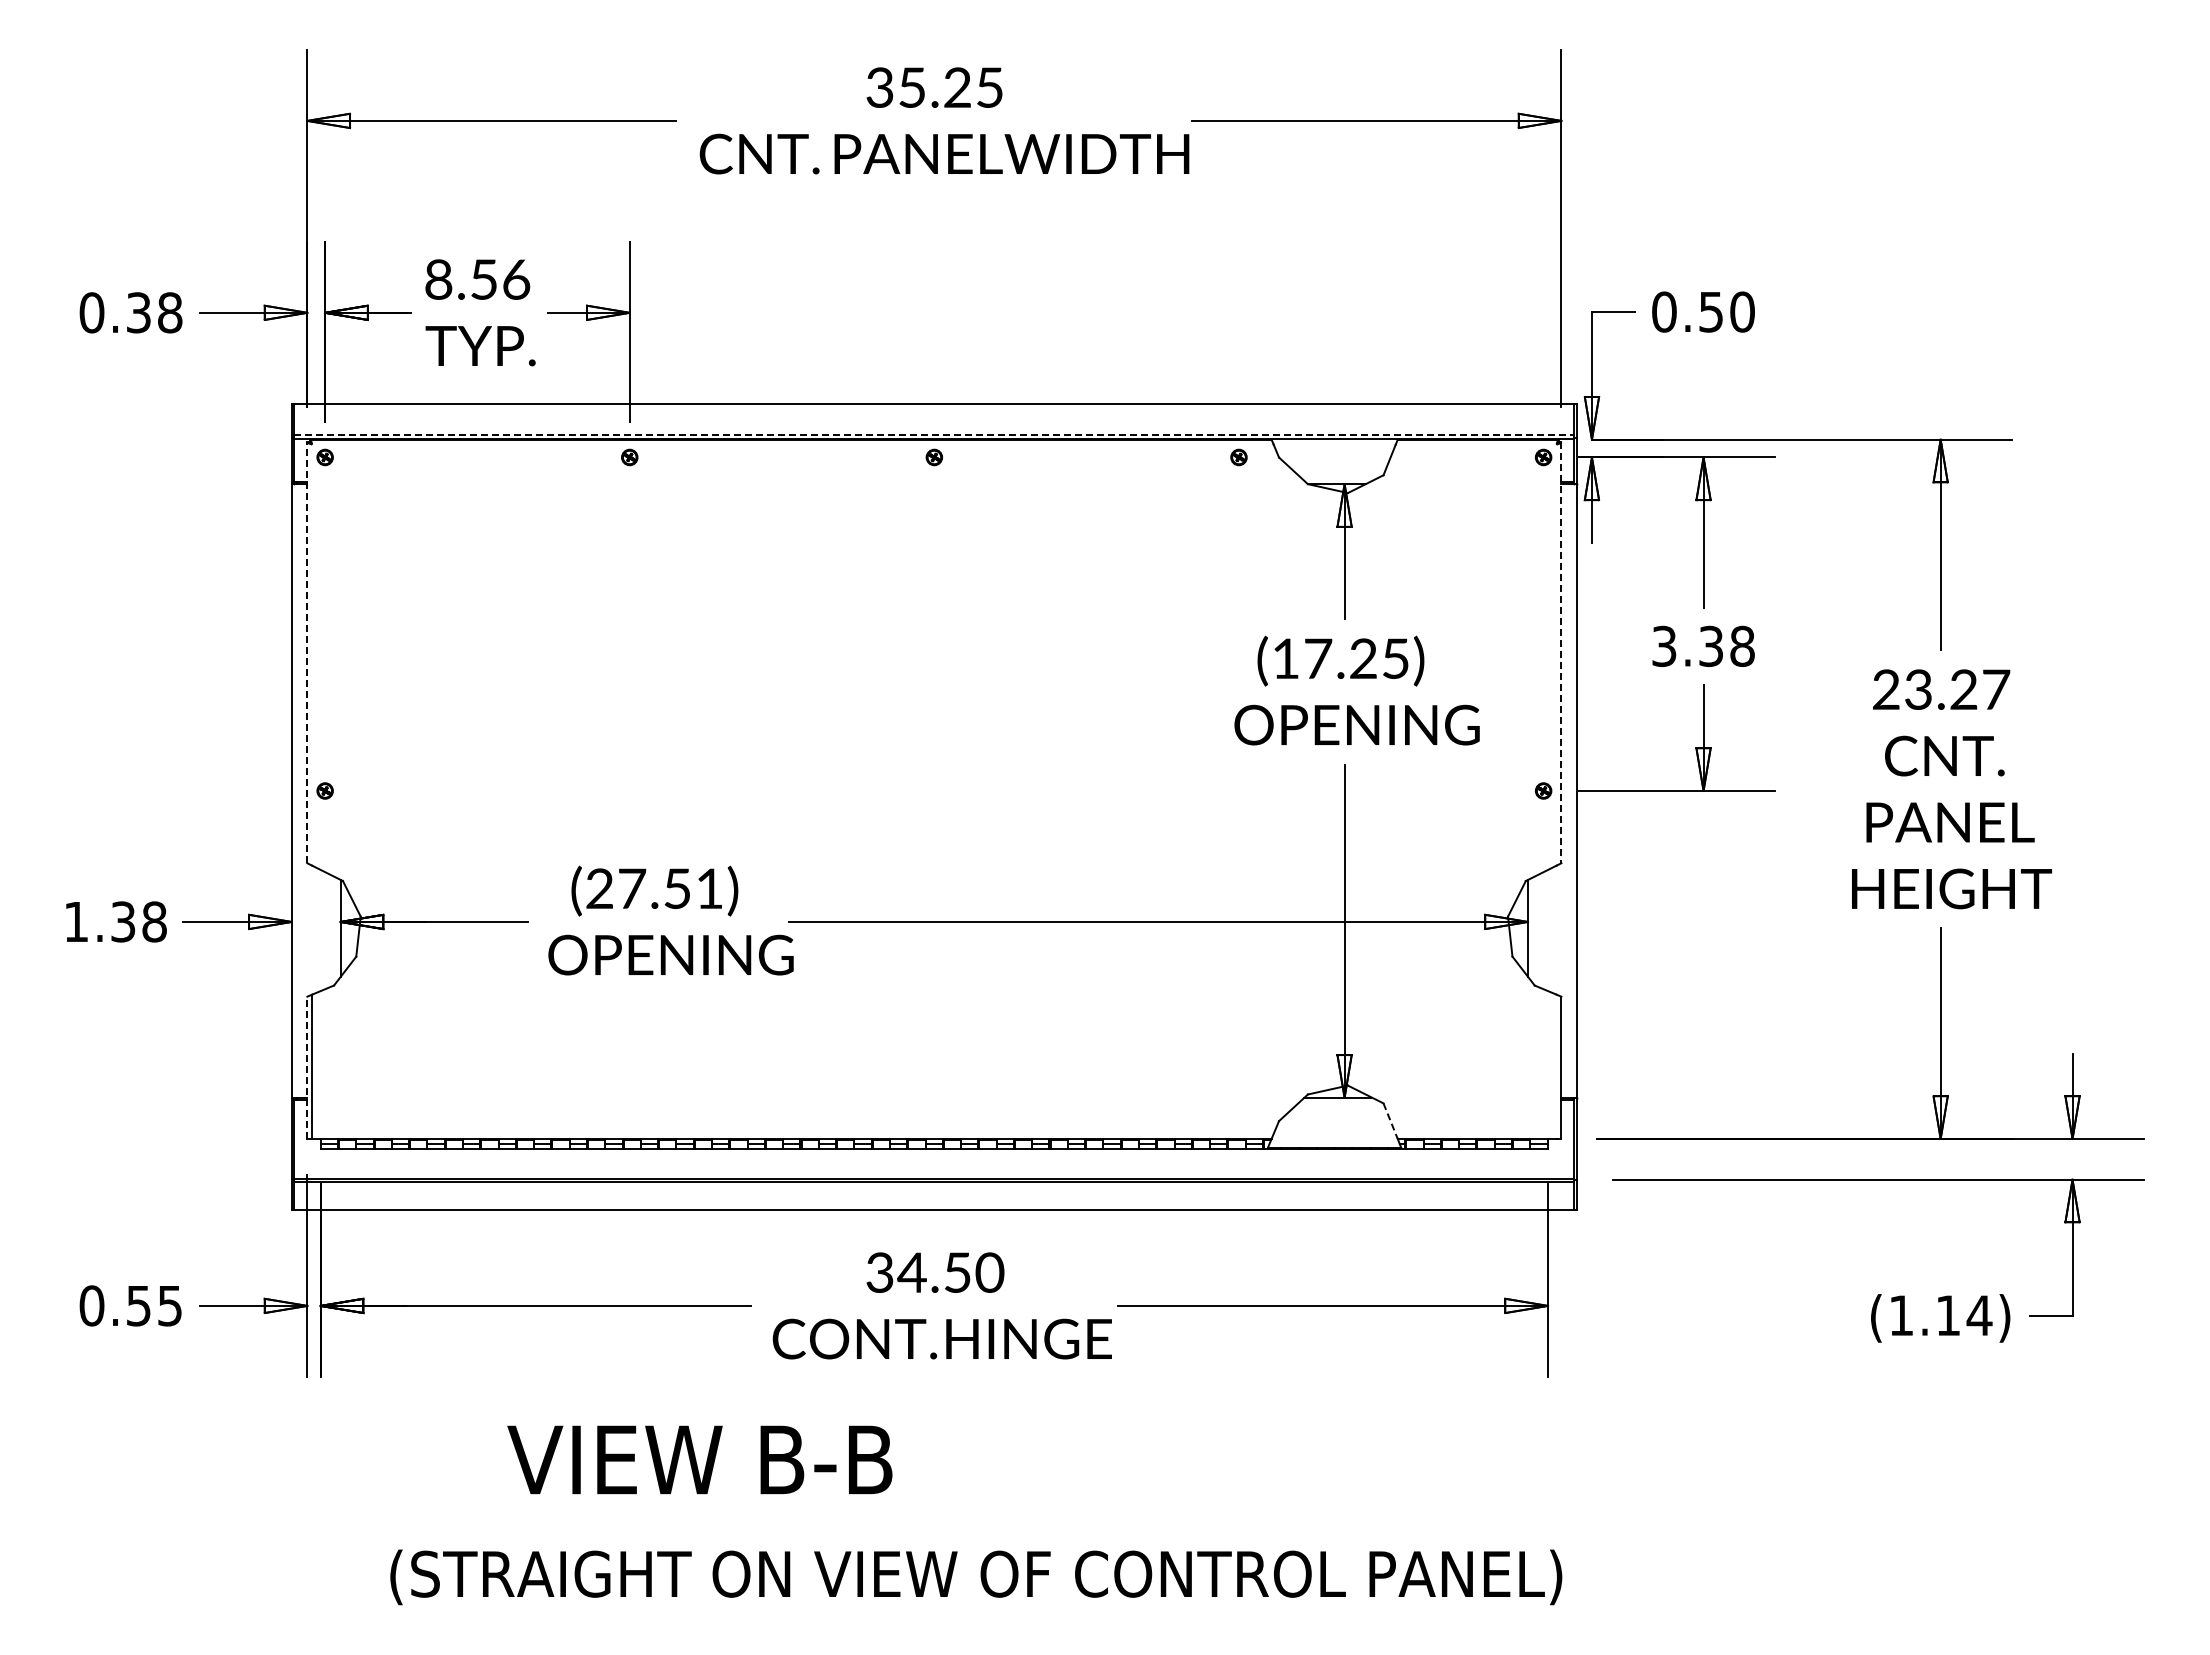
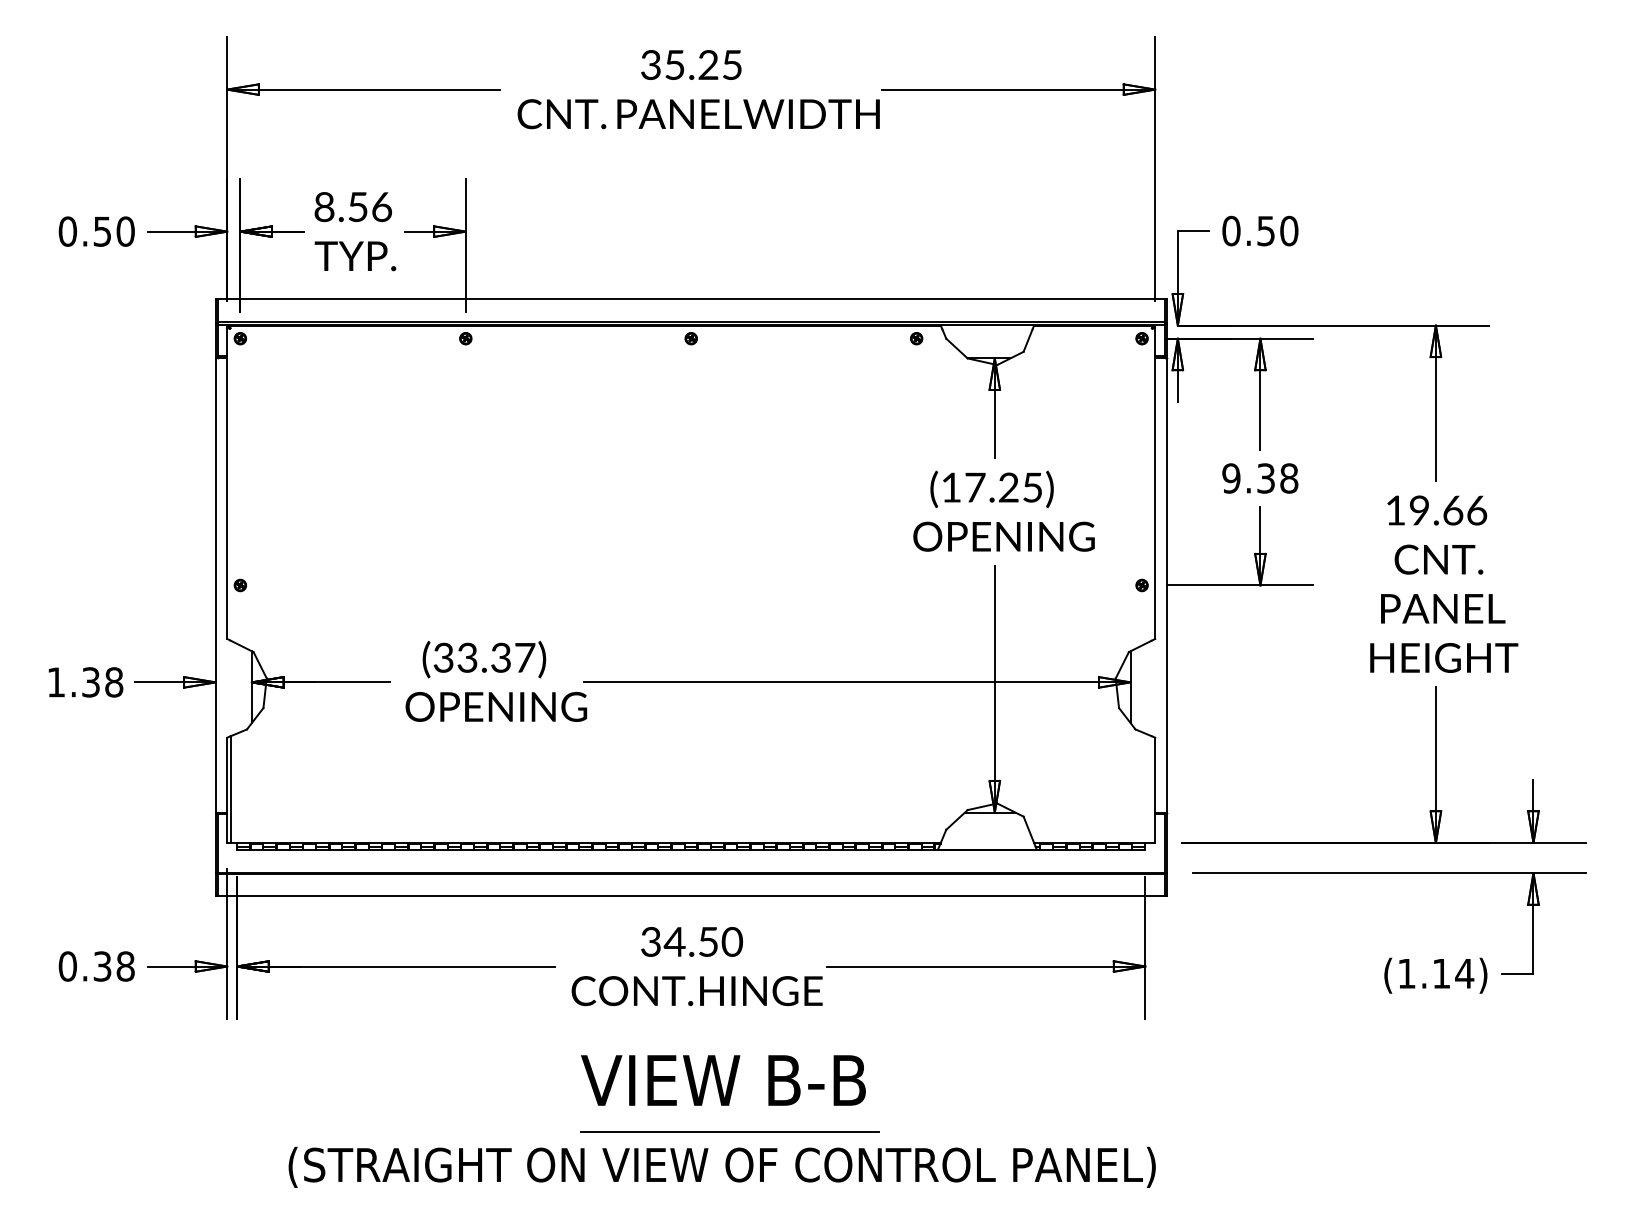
text: (154, 312) -> (114, 231), 0.38 -> 0.50
line: (934, 434) -> (691, 321), dashed -> solid
text: (1664, 645) -> (1231, 477), 3.38 -> 9.38
line: (307, 652) -> (227, 482), dashed -> solid
line: (1561, 653) -> (1155, 483), dashed -> solid
text: (1941, 689) -> (1436, 510), 23.27 -> 19.66
text: (654, 888) -> (484, 657), (27.51) -> (33.37)
line: (307, 1067) -> (227, 790), dashed -> solid
line: (1390, 1121) -> (1028, 830), dashed -> solid
text: (154, 1305) -> (114, 966), 0.55 -> 0.38
text: (699, 1459) -> (723, 1080), moved
line: (985, 1528) -> (729, 1131), added

